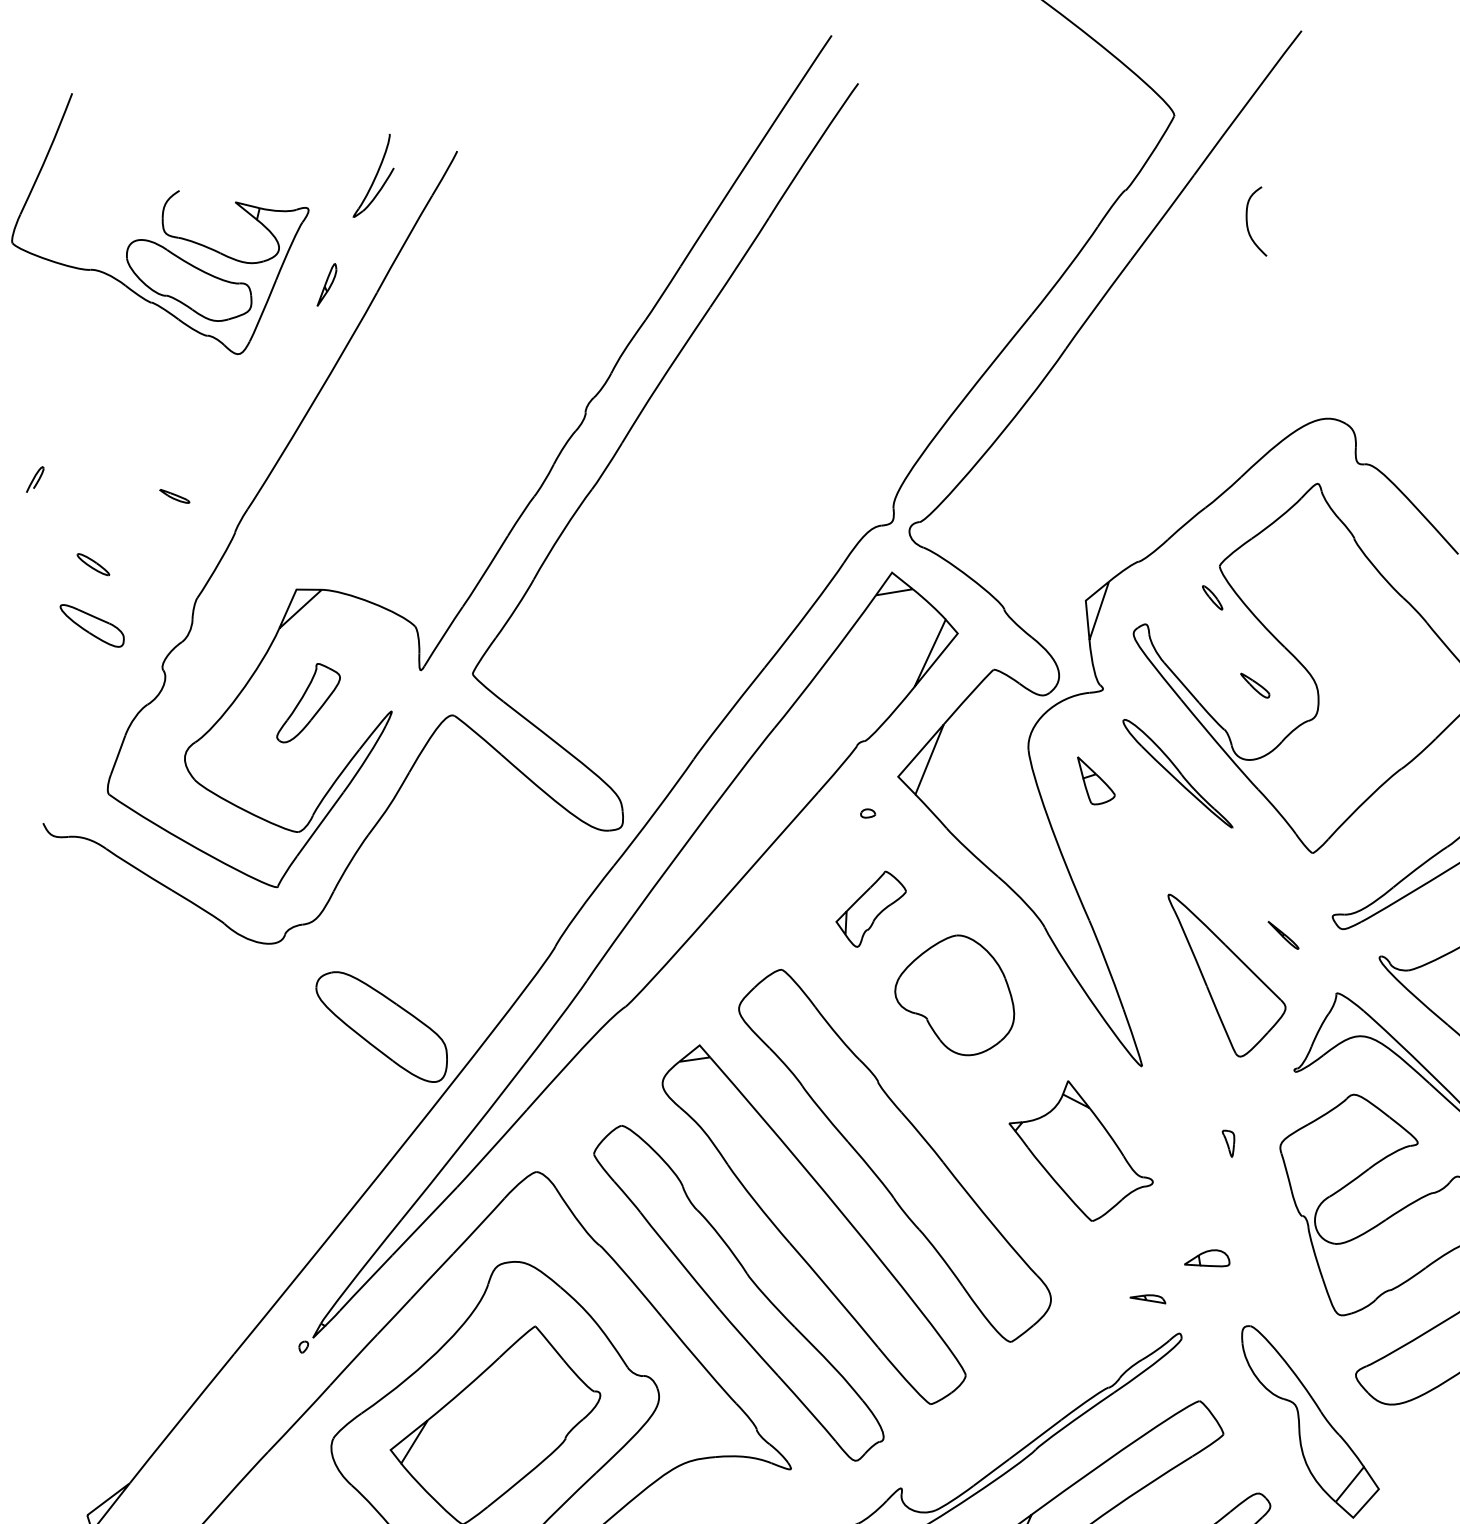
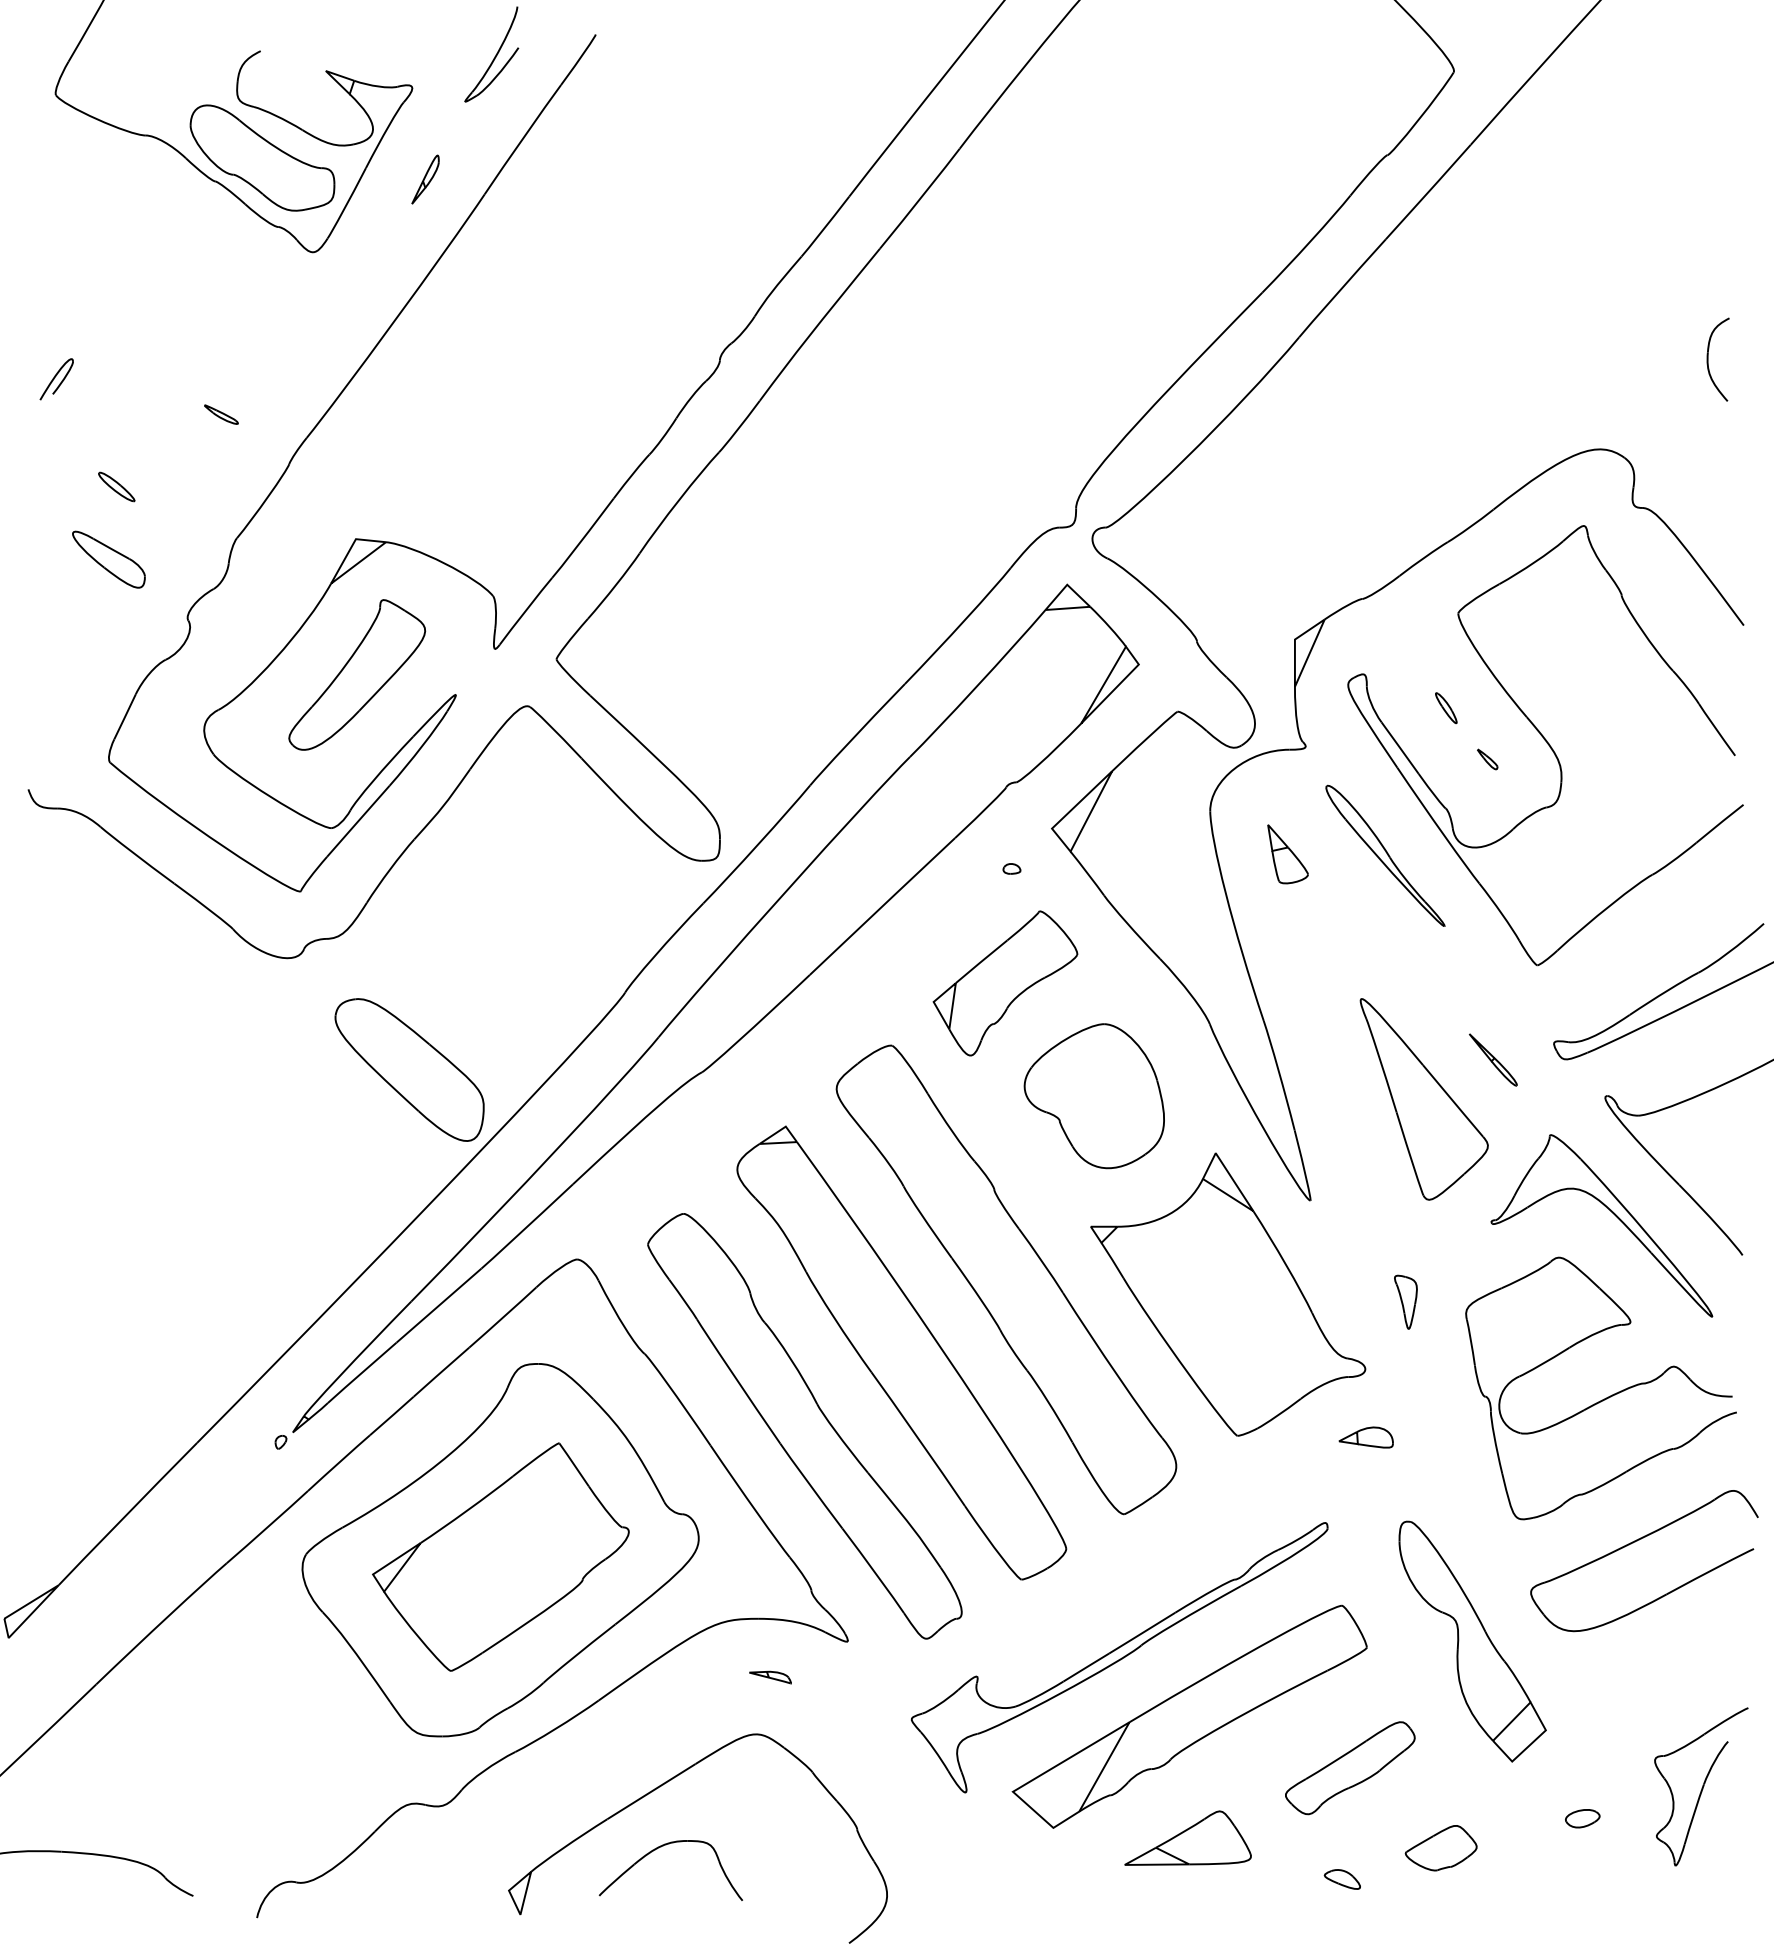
part: (1247, 222) -> (1708, 359), moved
part: (34, 479) -> (56, 379), size x1.43
part: (1212, 598) -> (1446, 708), moved
part: (1255, 685) -> (1487, 759), size x0.62
part: (308, 702) -> (357, 674), size x1.67
part: (871, 909) -> (1005, 983), size x1.67
part: (1283, 934) -> (1493, 1059), size x1.43
part: (1228, 1143) -> (1405, 1301), size x1.67
part: (1081, 1150) -> (1228, 1294), size x1.67
part: (1147, 1300) -> (770, 1677), moved

